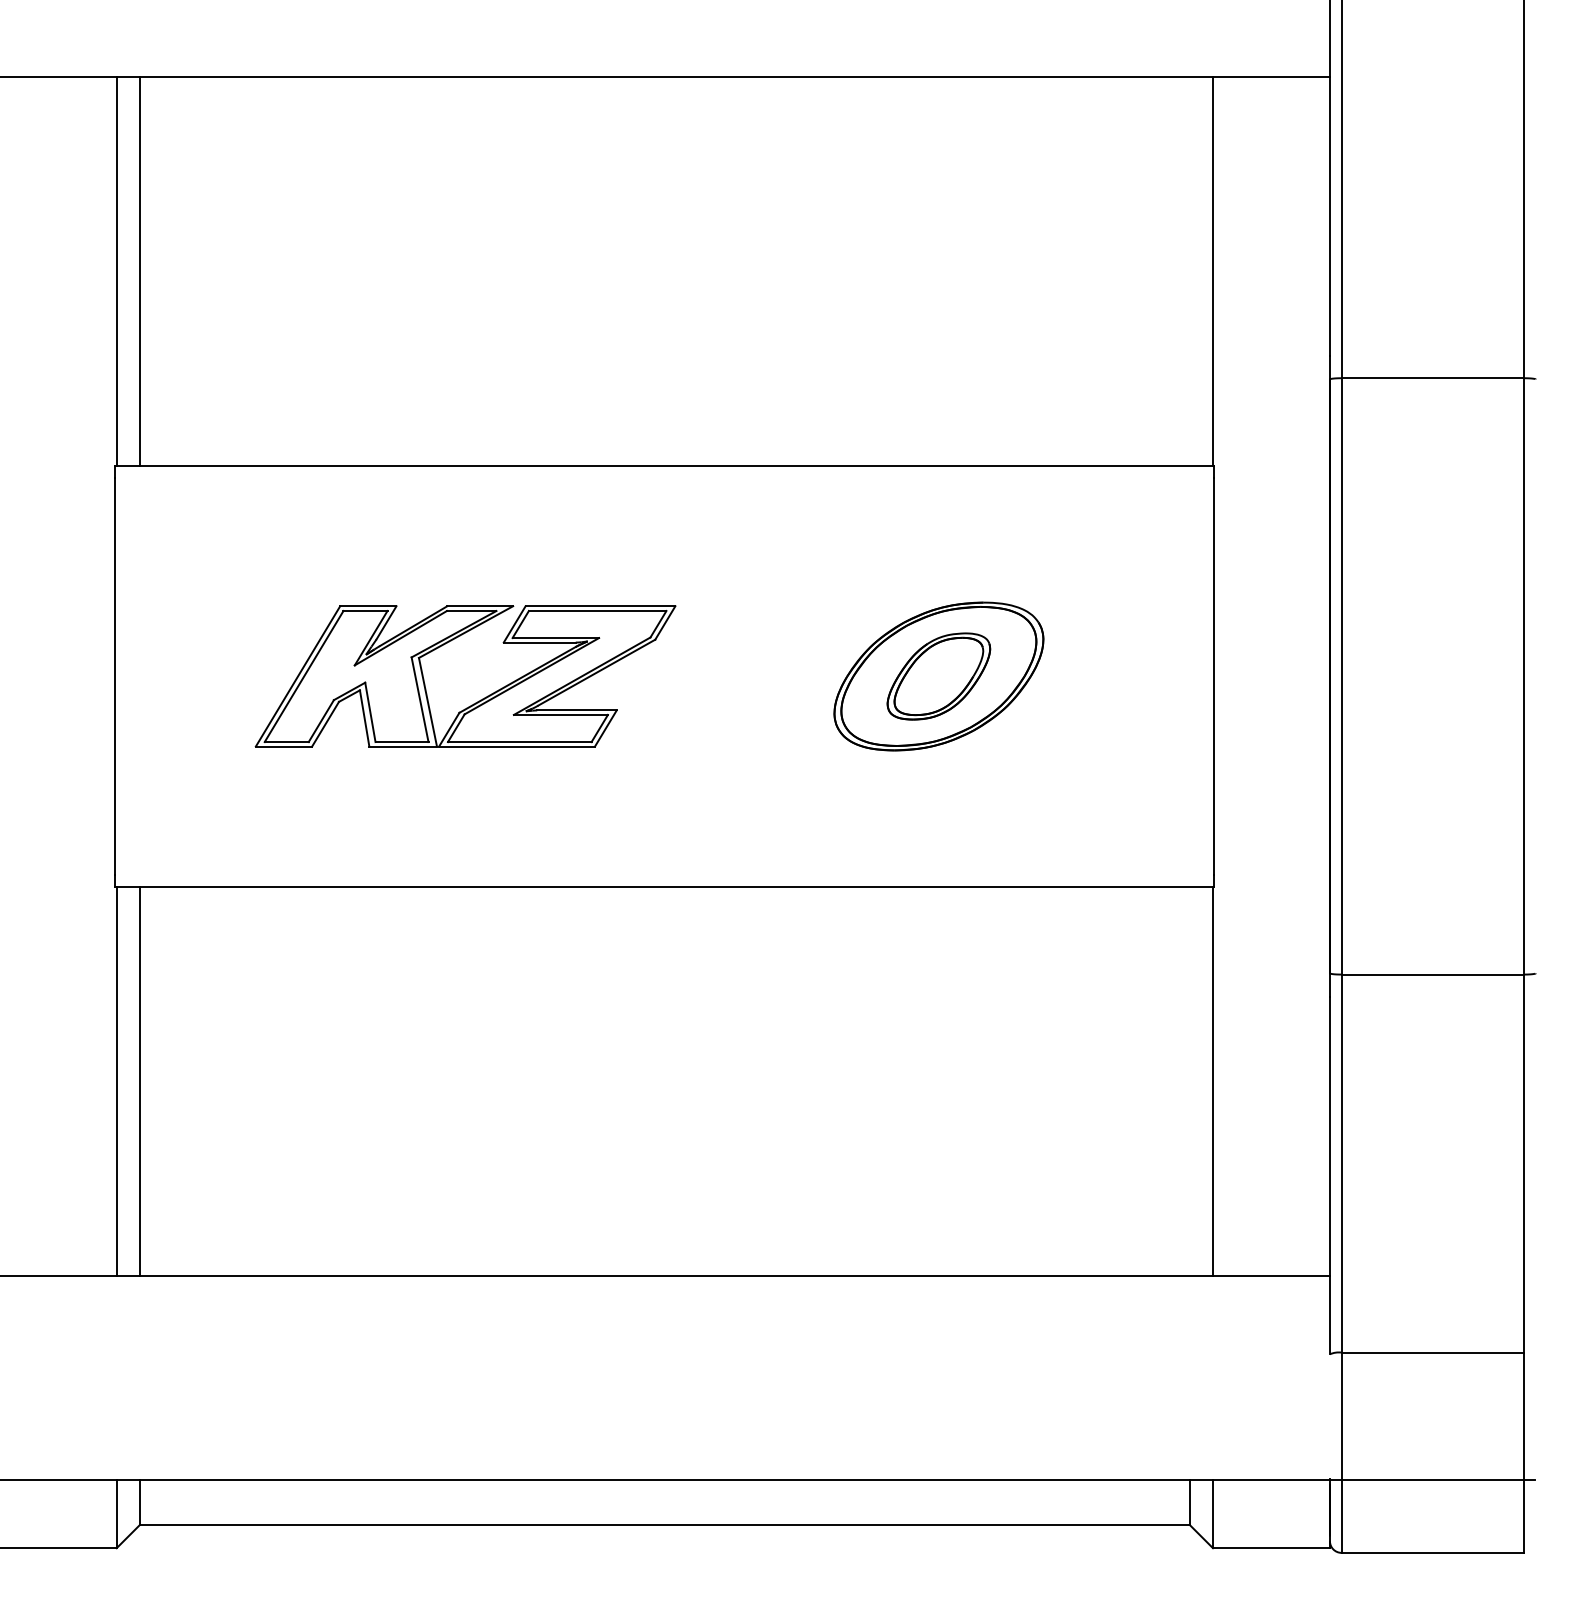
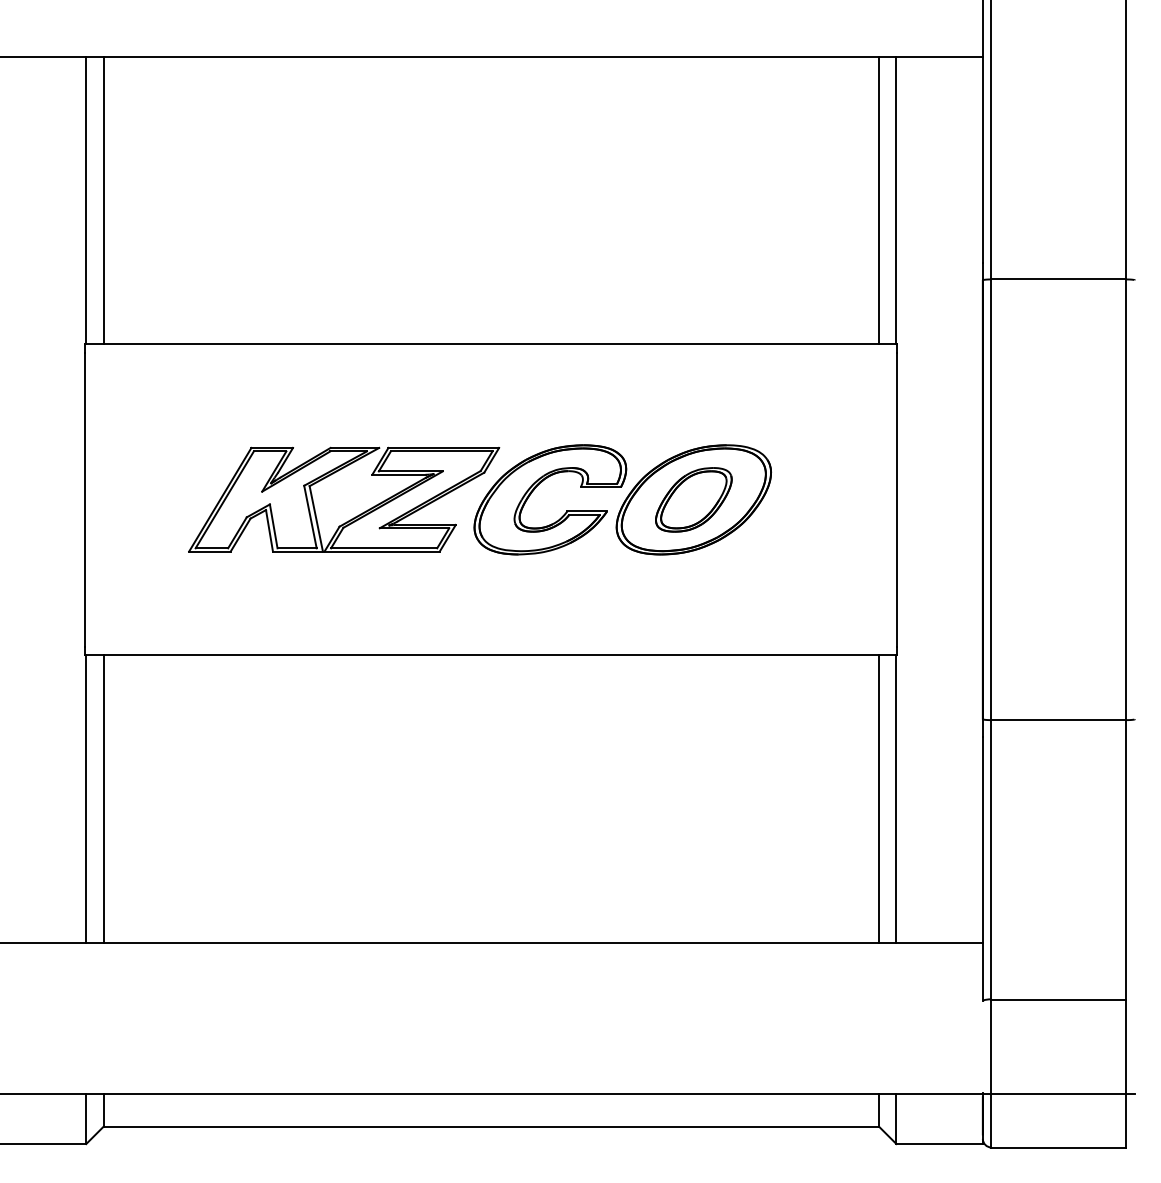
line: (1190, 271) -> (879, 200), added
part: (723, 663) -> (534, 490), added
line: (1190, 1080) -> (879, 798), added

